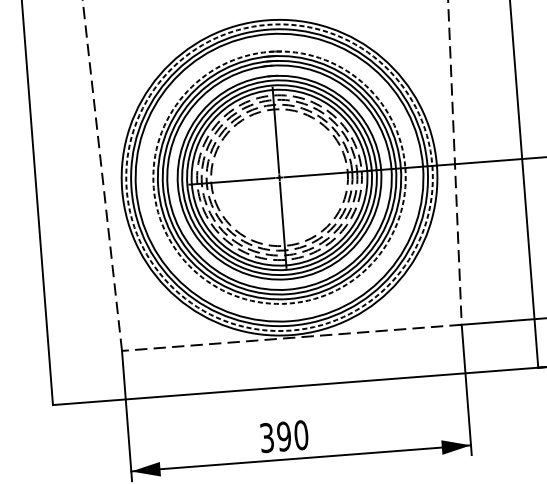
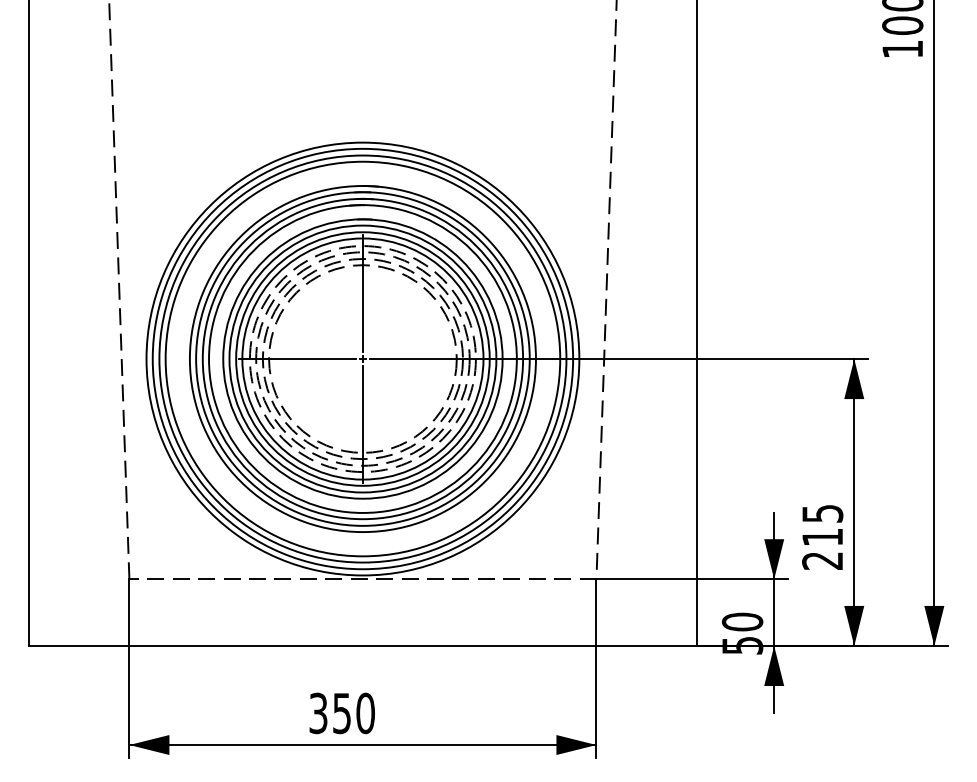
circle: (279, 177) -> (362, 358), dashed -> solid
circle: (279, 178) -> (362, 359), dashed -> solid
text: (283, 435) -> (341, 712), 390 -> 350

